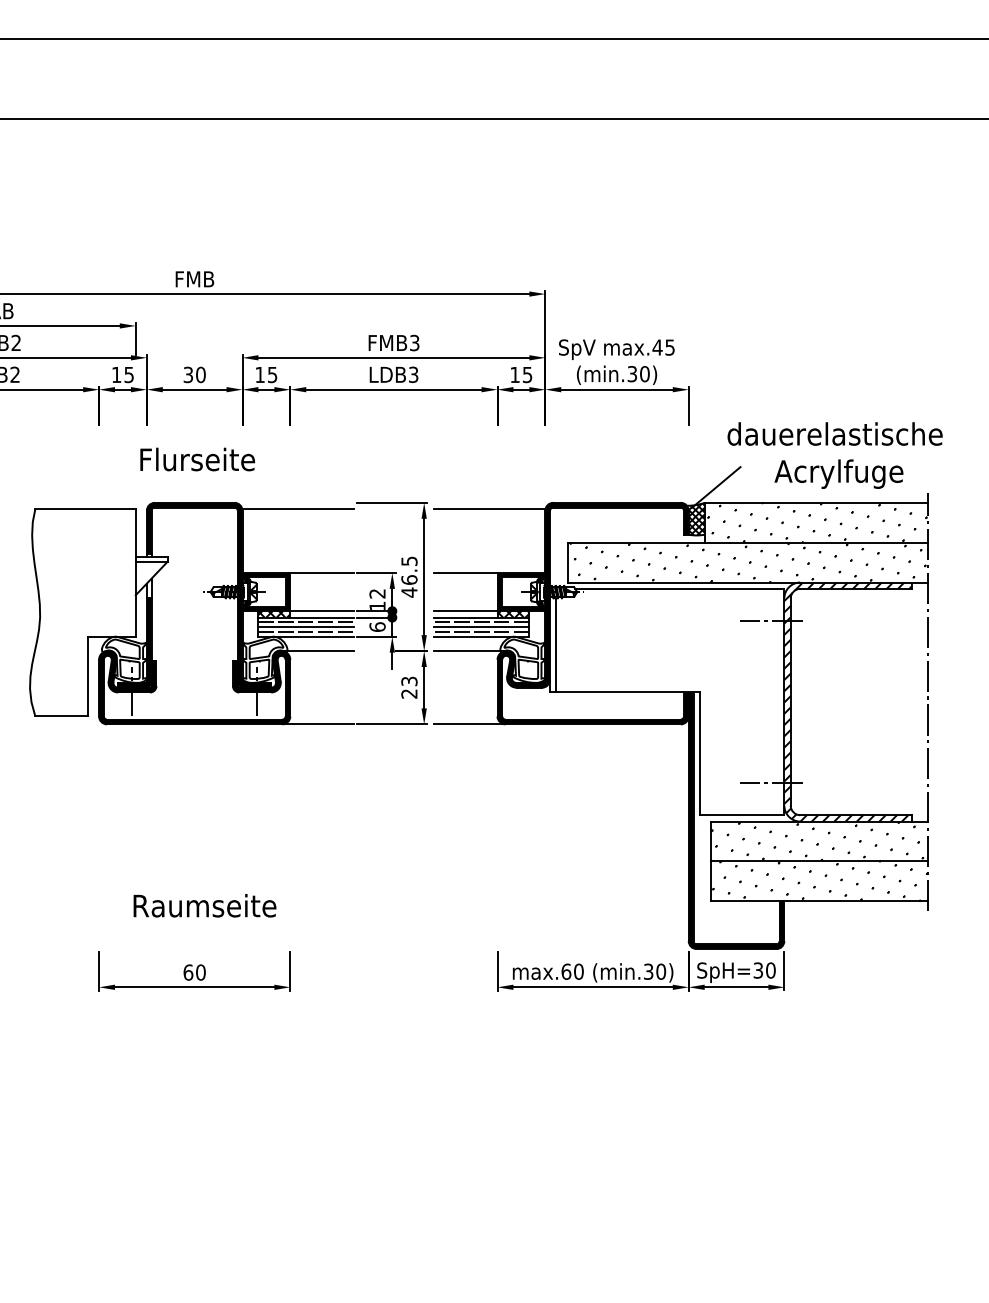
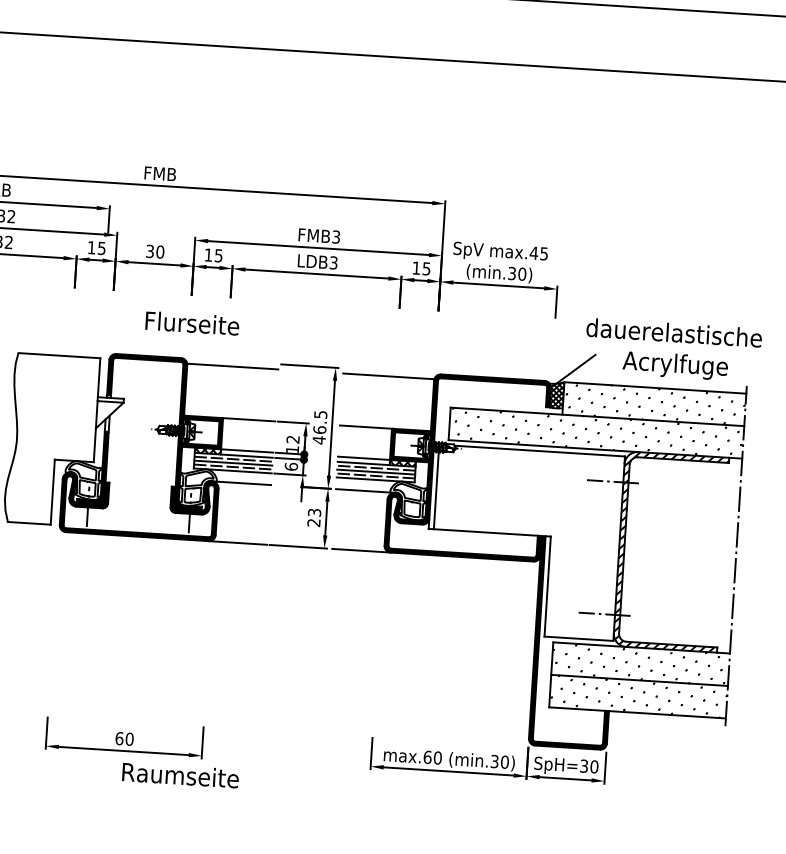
text: (197, 459) -> (192, 323), moved
text: (204, 905) -> (180, 775), moved

